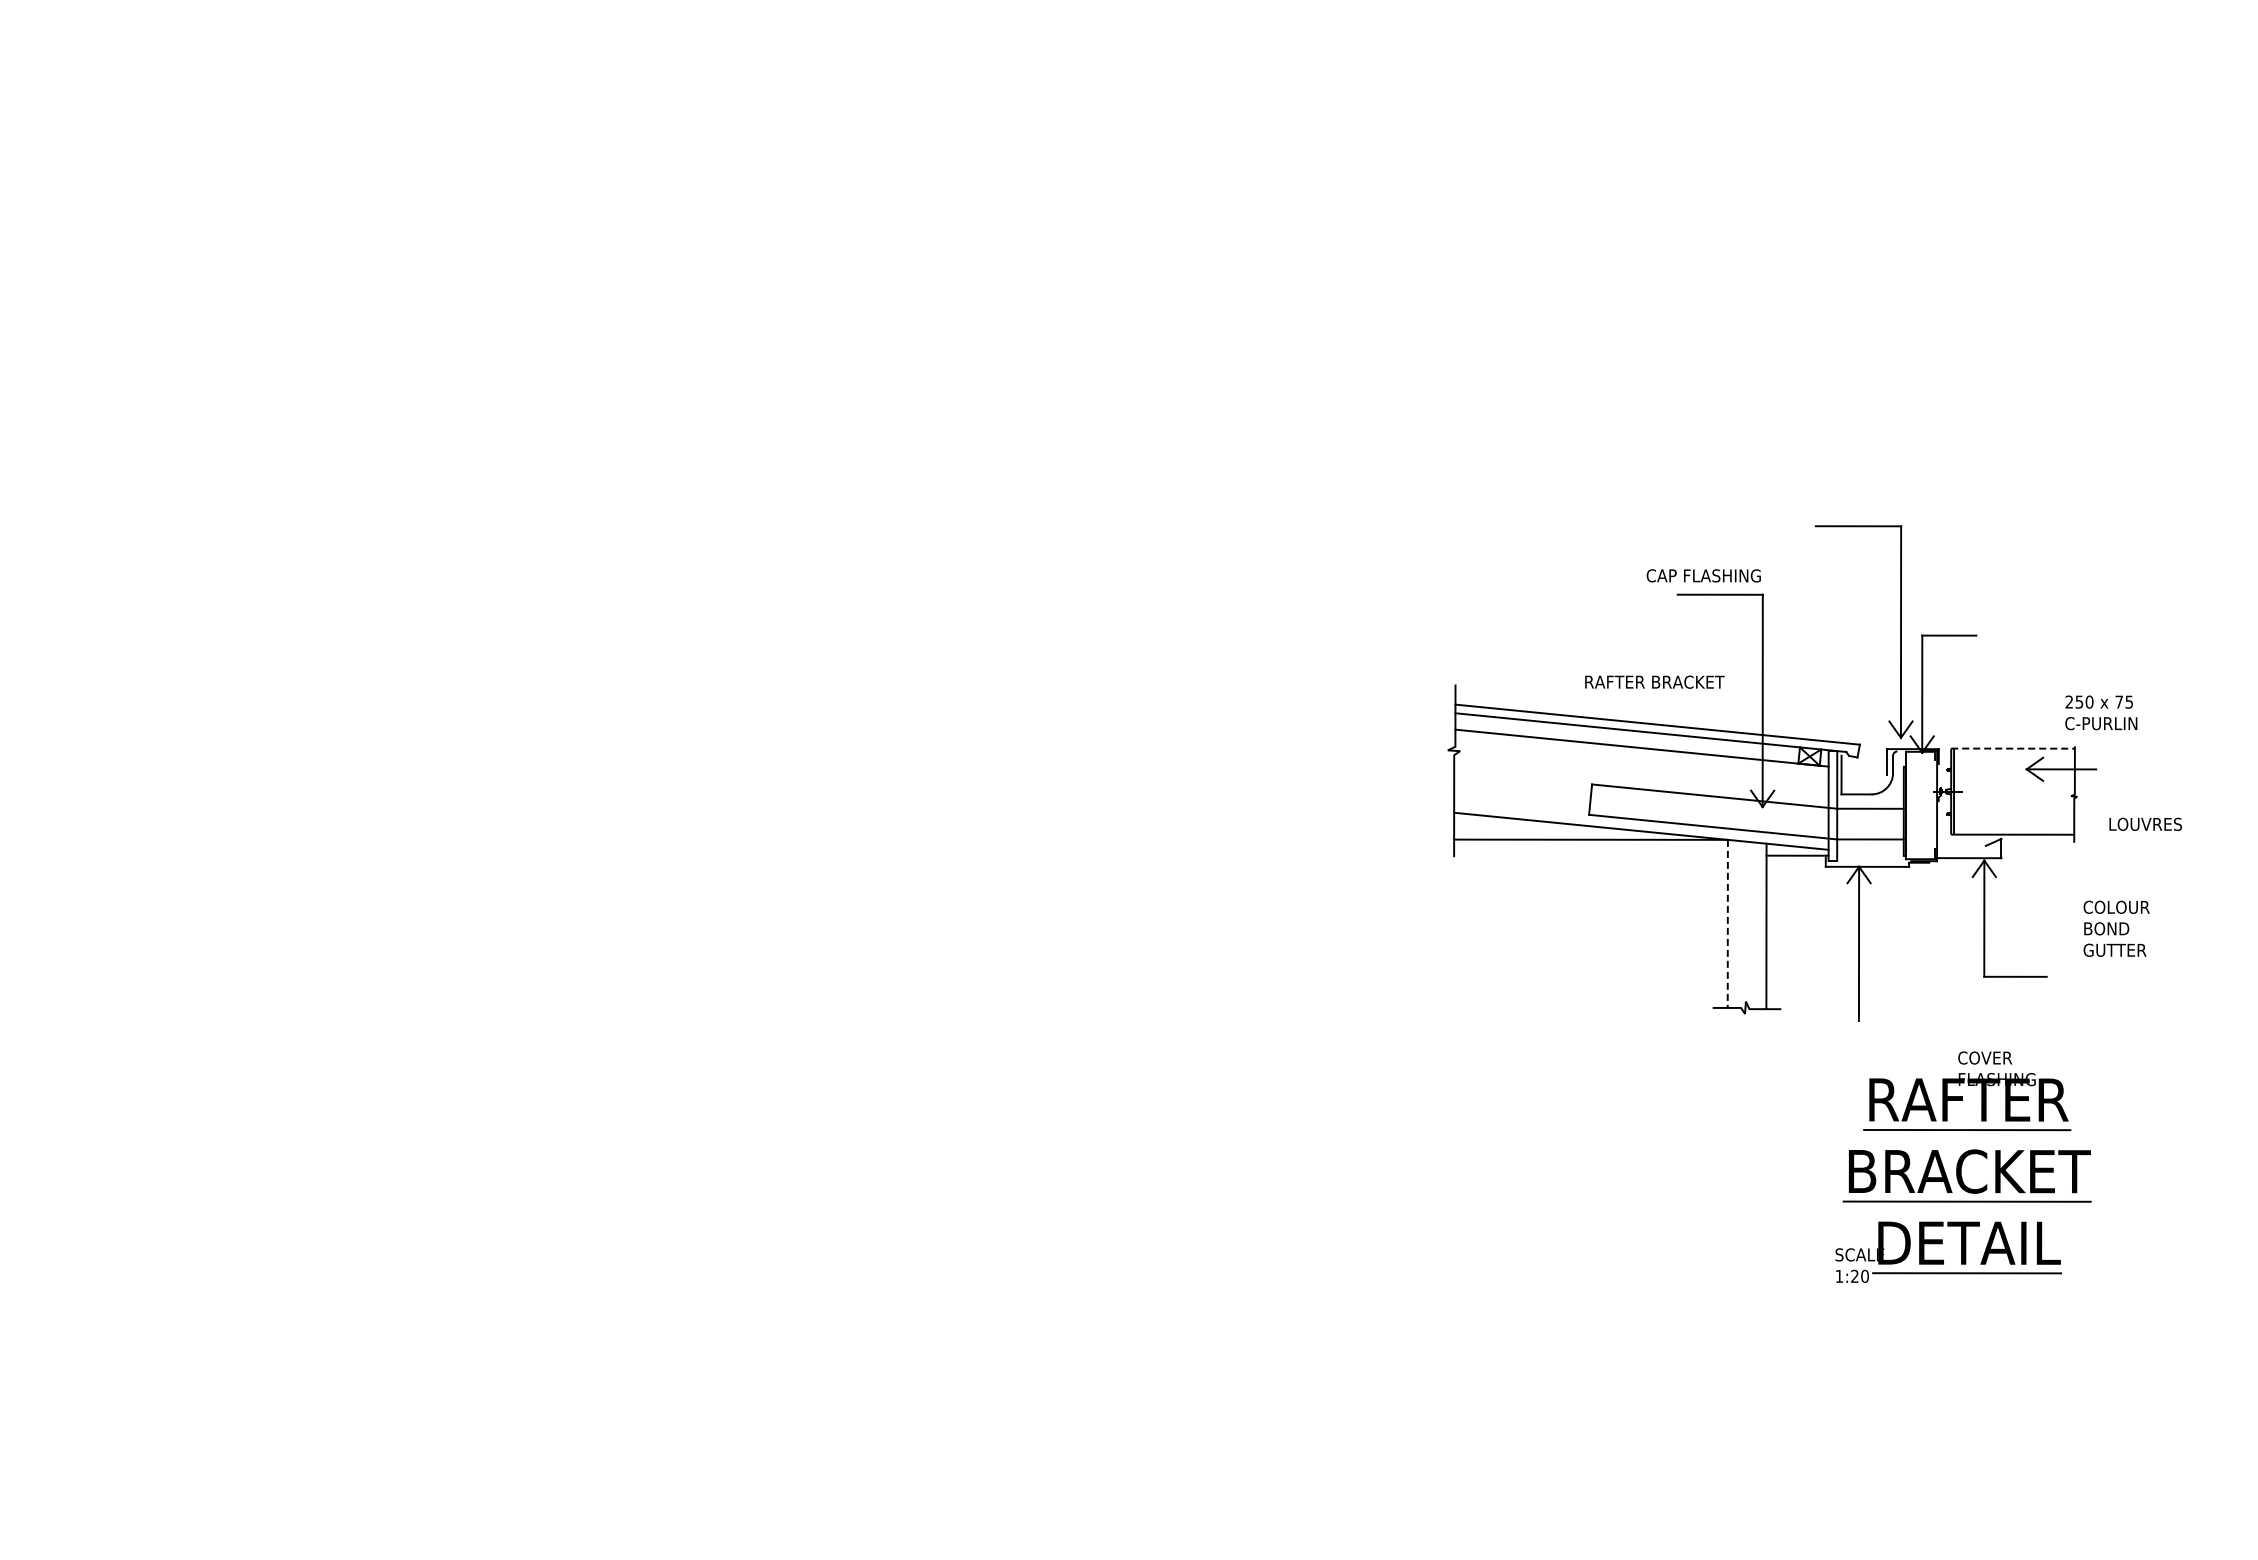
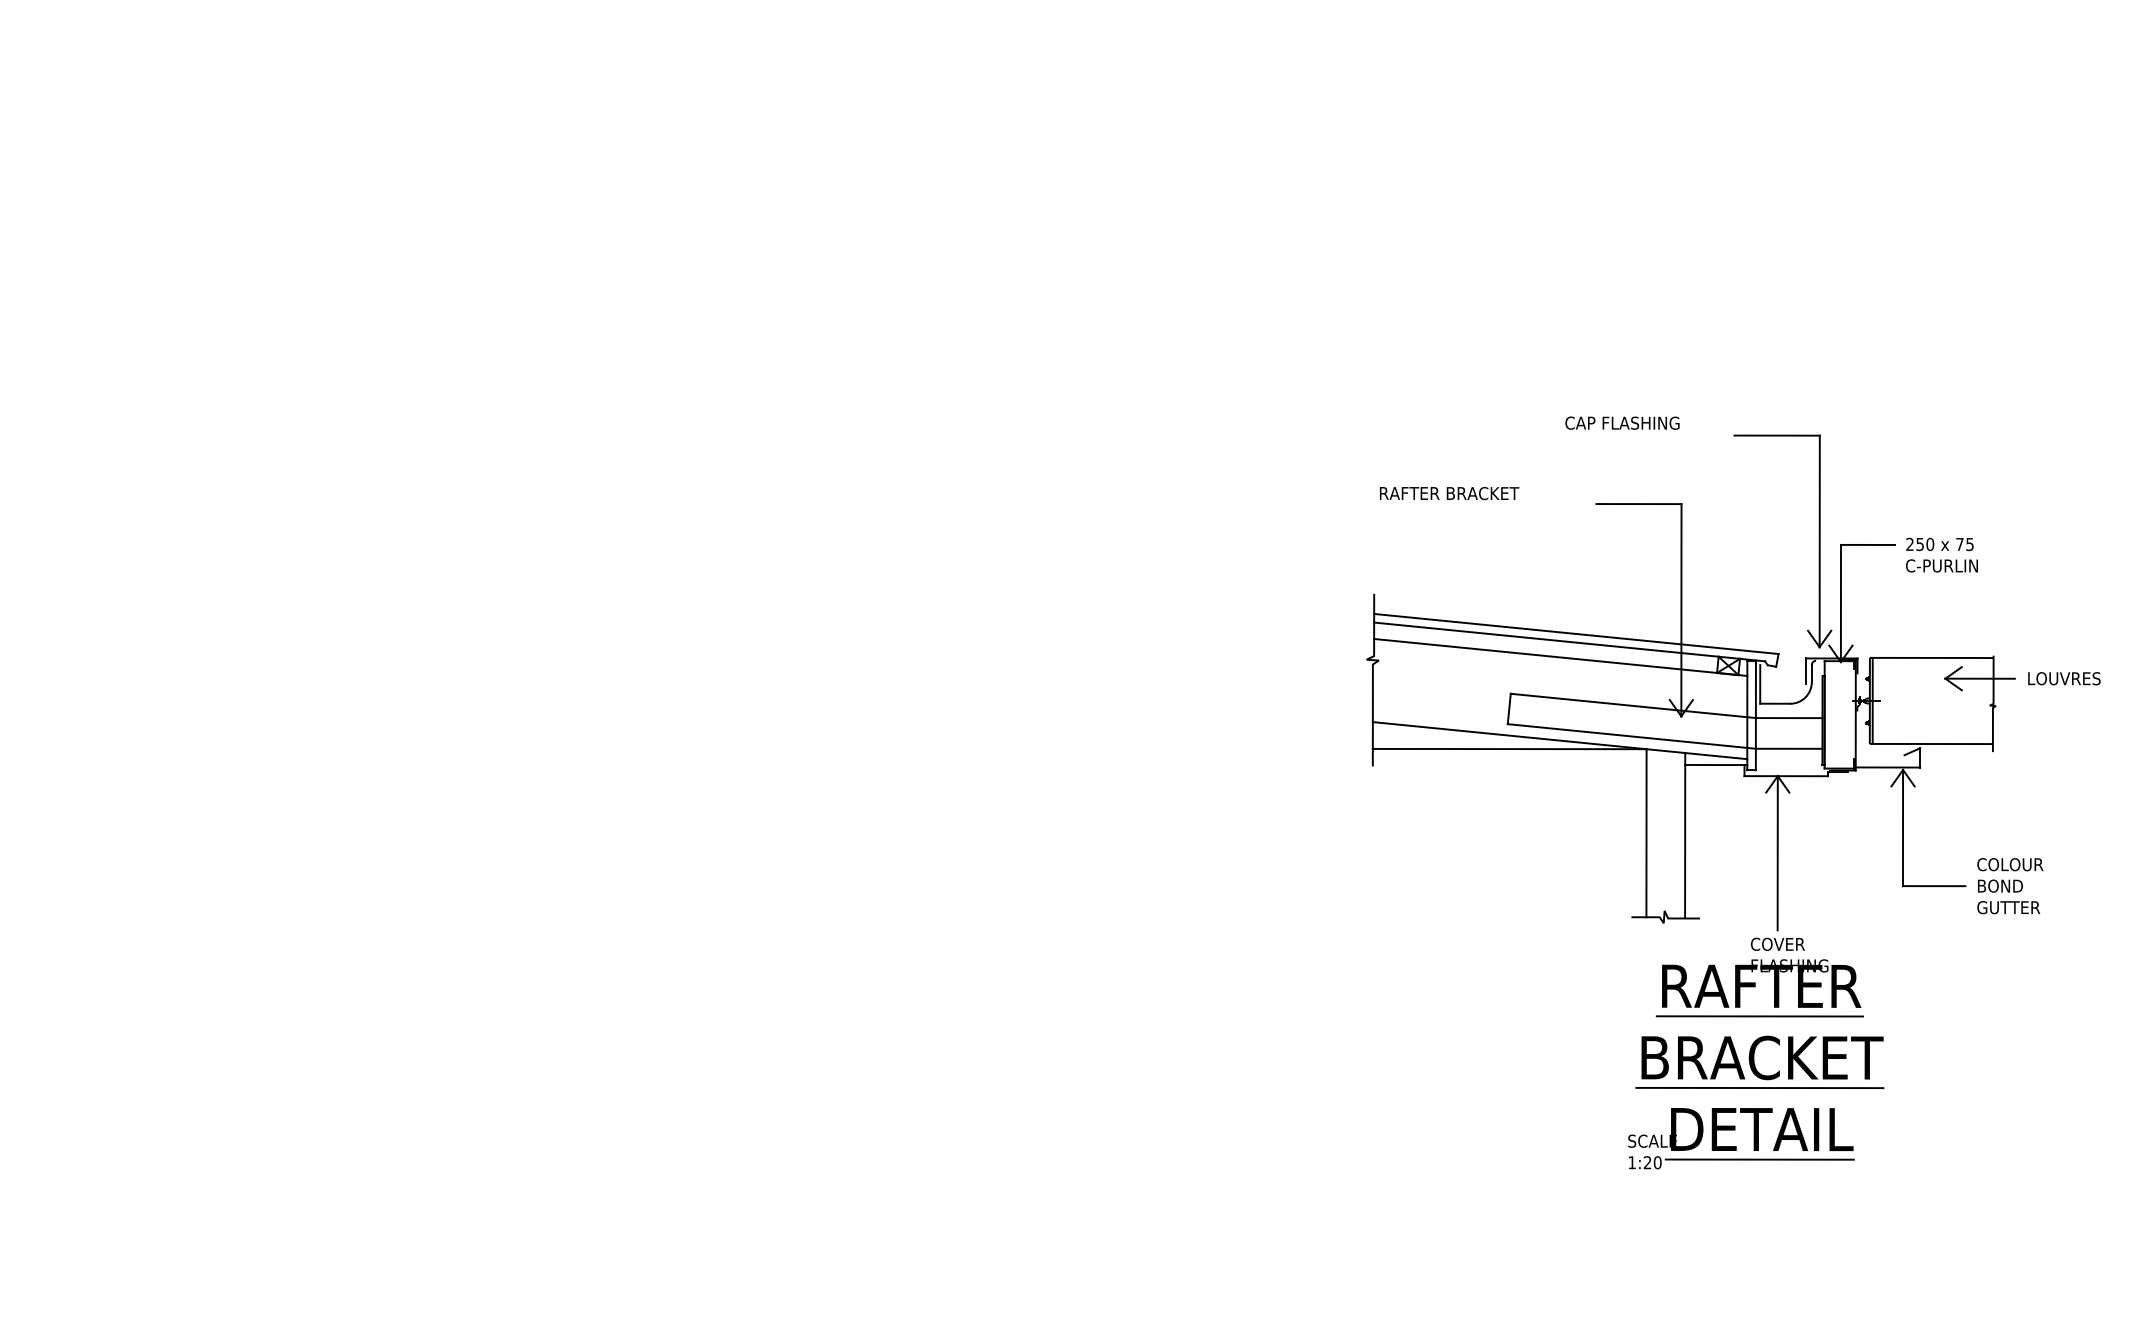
text: (1703, 575) -> (1622, 422), moved
text: (1654, 681) -> (1449, 492), moved
text: (2101, 712) -> (1942, 554), moved
line: (2013, 748) -> (1932, 657), dashed -> solid
text: (2145, 823) -> (2064, 677), moved
line: (1727, 924) -> (1646, 833), dashed -> solid
text: (2116, 928) -> (2010, 885), moved
part: (1963, 1166) -> (1756, 1052), moved

